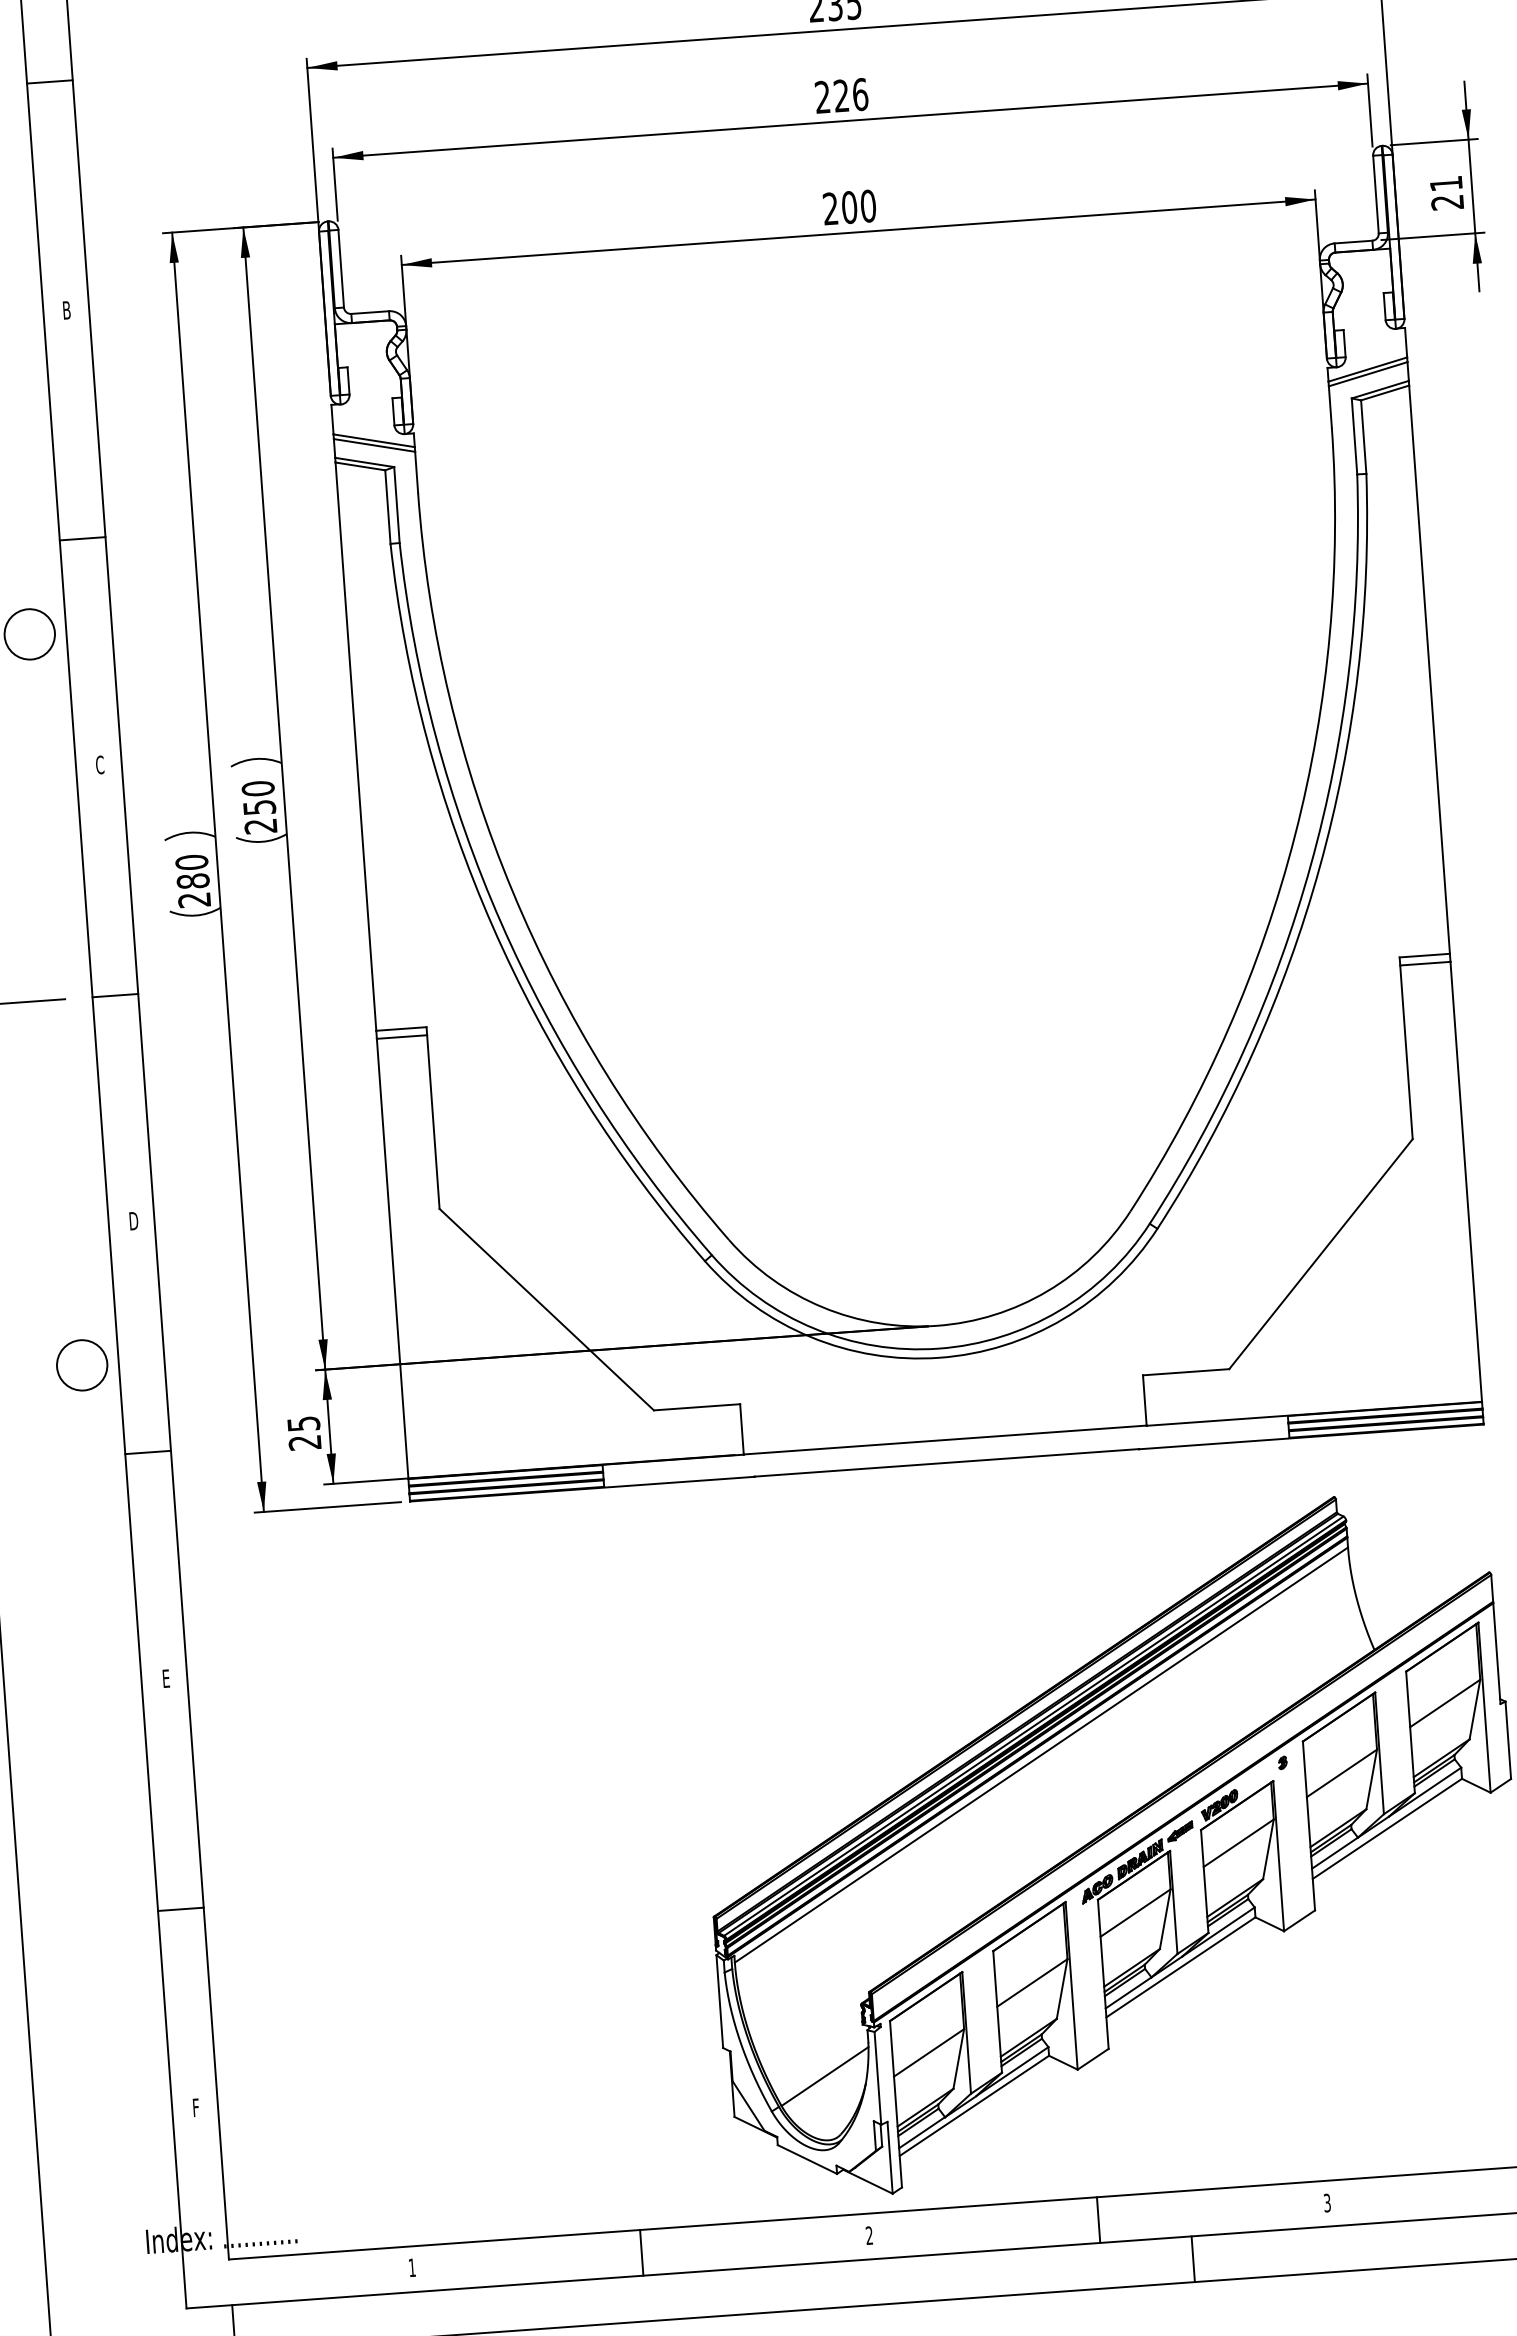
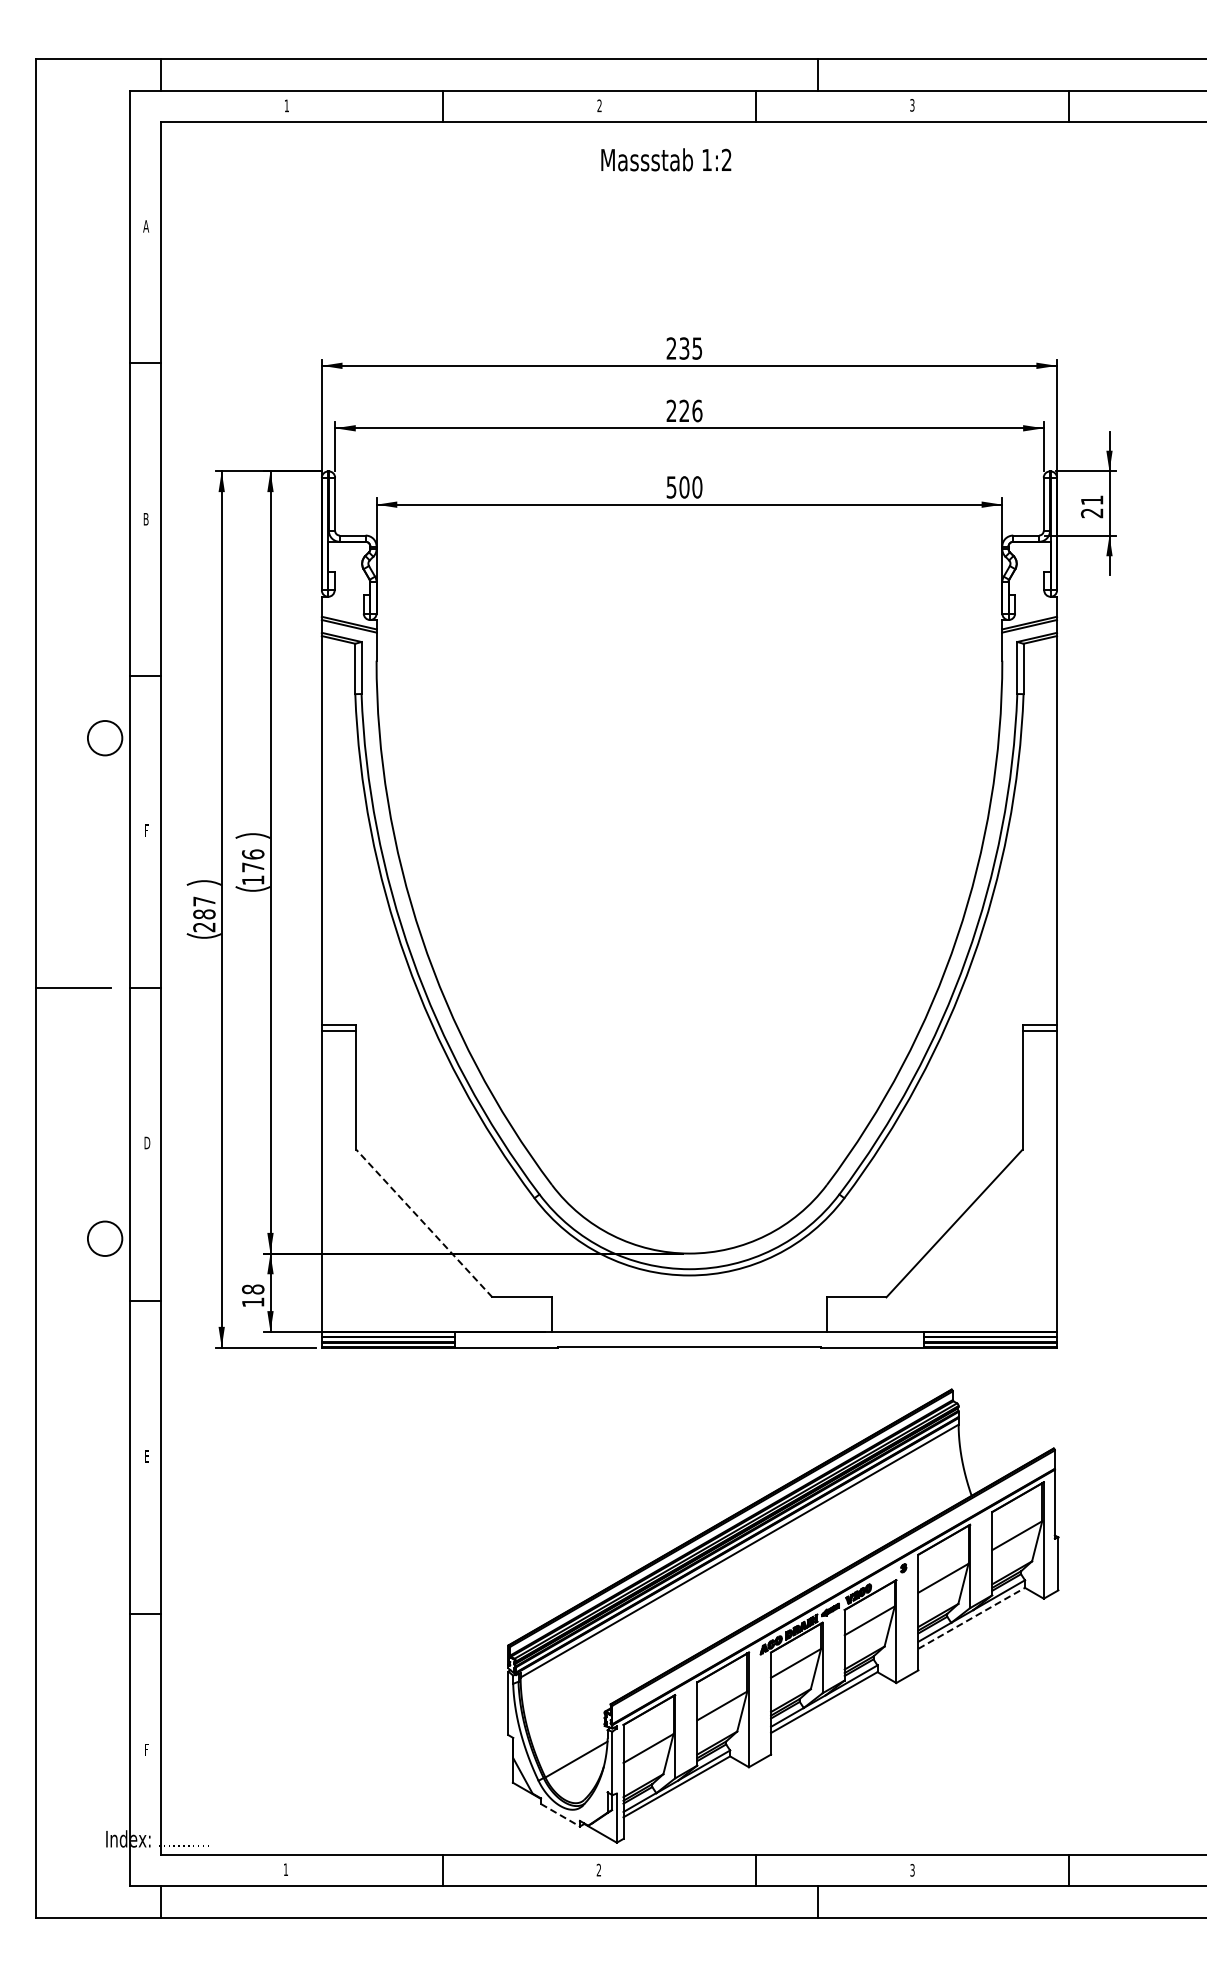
text: (830, 209) -> (671, 487), 200 -> 500
text: (99, 764) -> (146, 830), C -> F
text: (260, 807) -> (253, 867), 250 -> 176
text: (192, 862) -> (204, 901), 280 -> 287
line: (546, 1309) -> (424, 1223), solid -> dashed
text: (304, 1432) -> (253, 1295), 25 -> 18
line: (1388, 1829) -> (972, 1618), solid -> dashed
line: (807, 2159) -> (560, 1815), solid -> dashed

